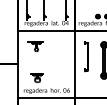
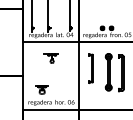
part: (34, 46) -> (50, 58), moved

